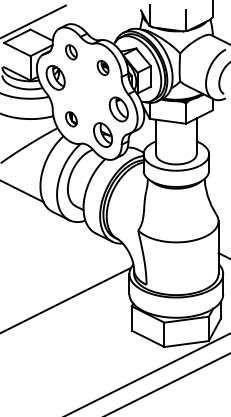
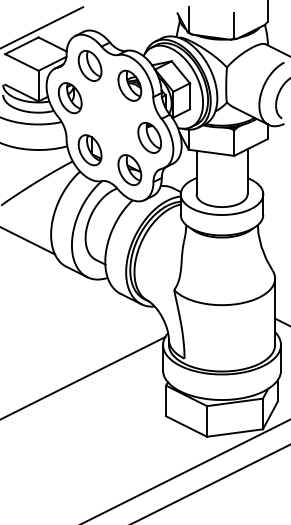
part: (70, 51) -> (89, 65), size x1.67
part: (102, 67) -> (129, 85), size x1.67
part: (70, 119) -> (89, 150), size x1.67

